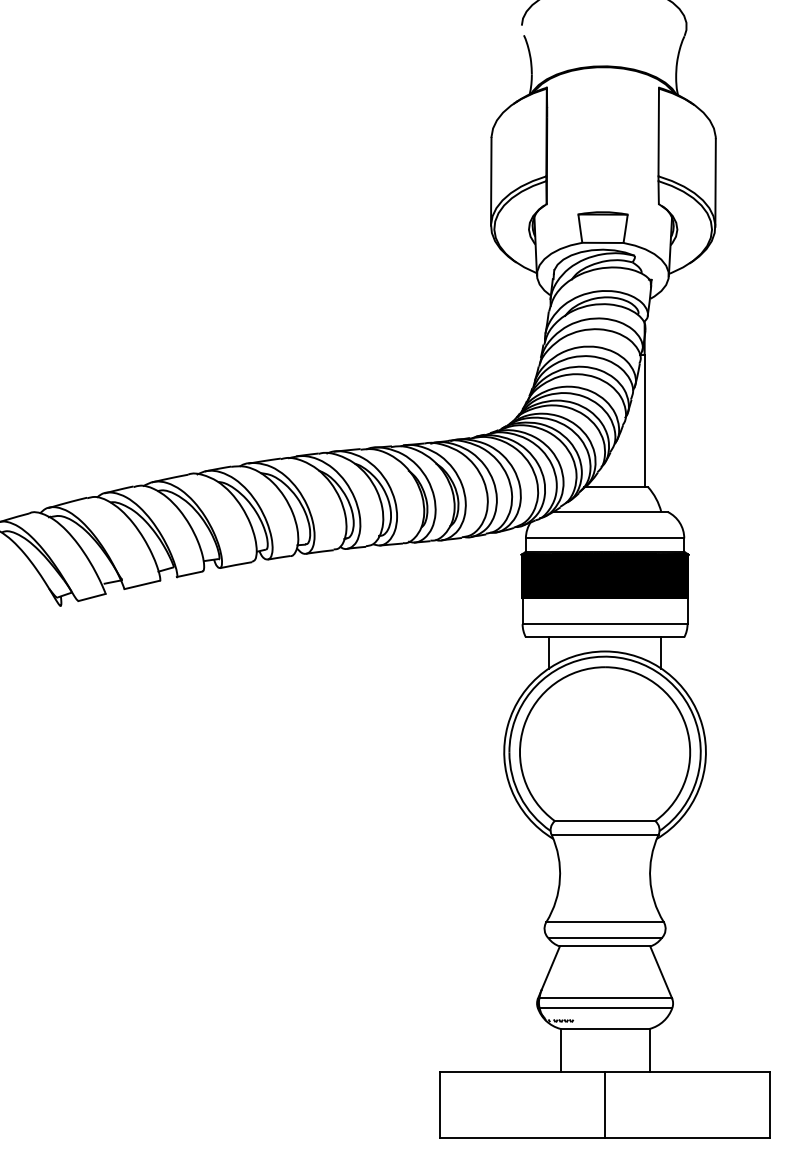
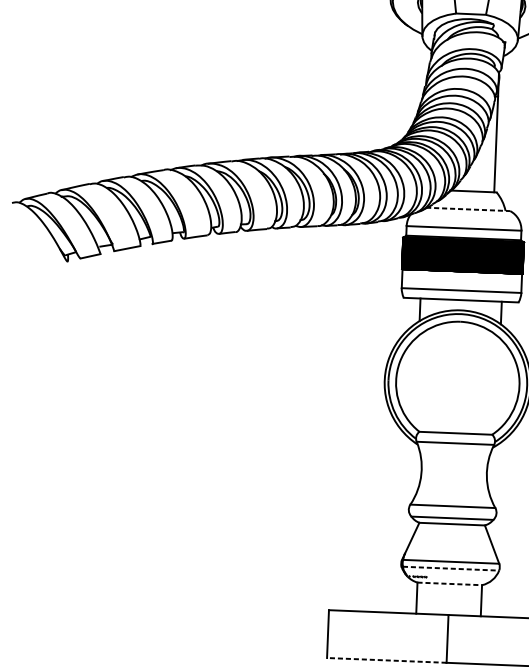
line: (610, 512) -> (468, 209), solid -> dashed
line: (606, 1007) -> (451, 568), solid -> dashed
line: (605, 1028) -> (450, 583), solid -> dashed
line: (522, 1137) -> (386, 660), solid -> dashed

